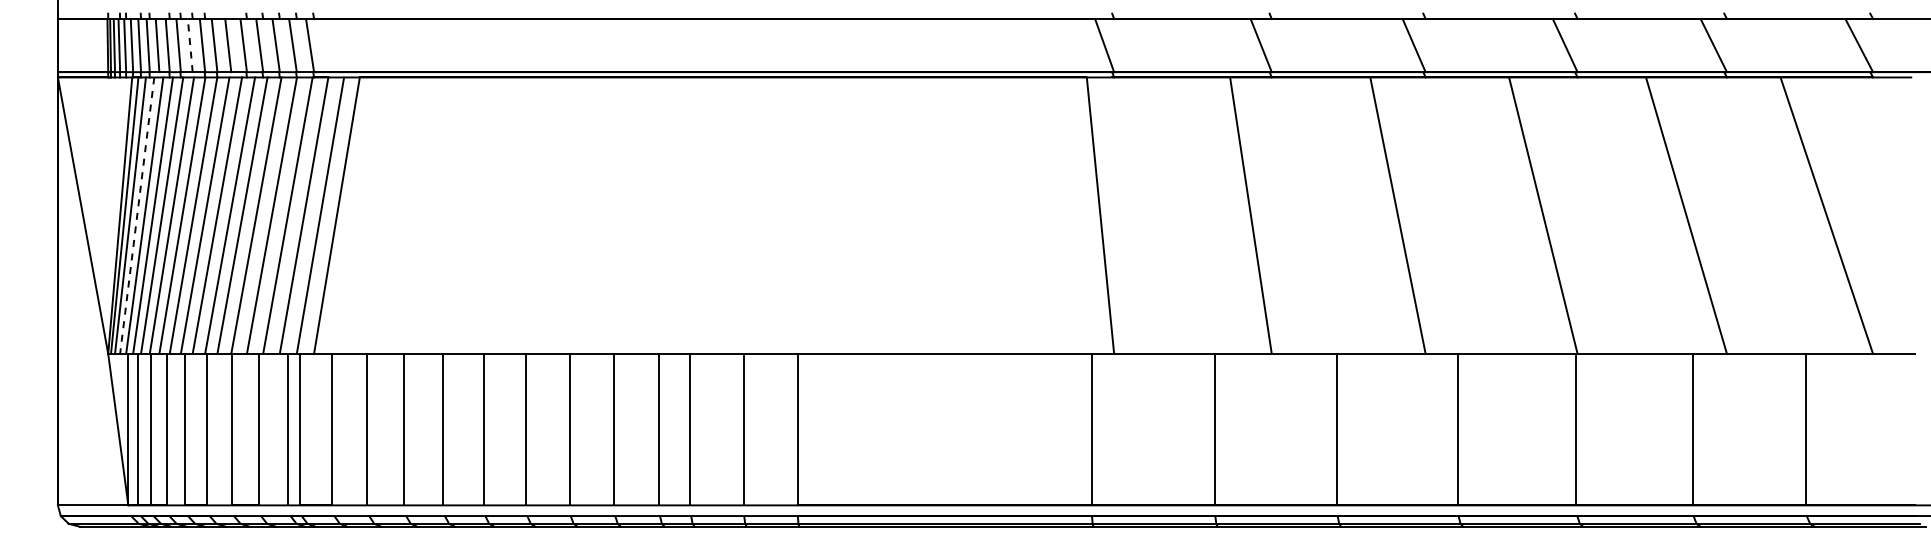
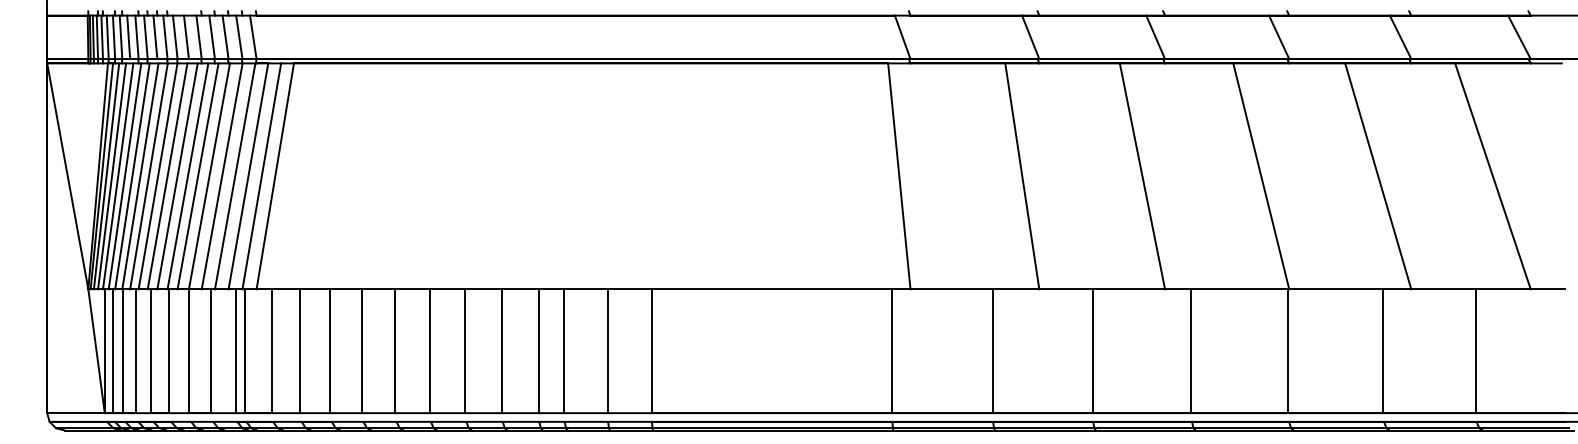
line: (190, 45) -> (155, 37), dashed -> solid
line: (137, 216) -> (112, 177), dashed -> solid

